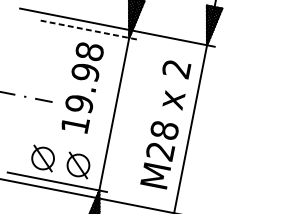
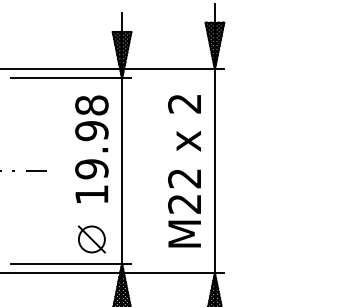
line: (86, 29) -> (70, 78), dashed -> solid
text: (82, 86) -> (91, 148), moved
text: (164, 130) -> (184, 178), M28 -> M22
part: (42, 158) -> (48, 239), removed

